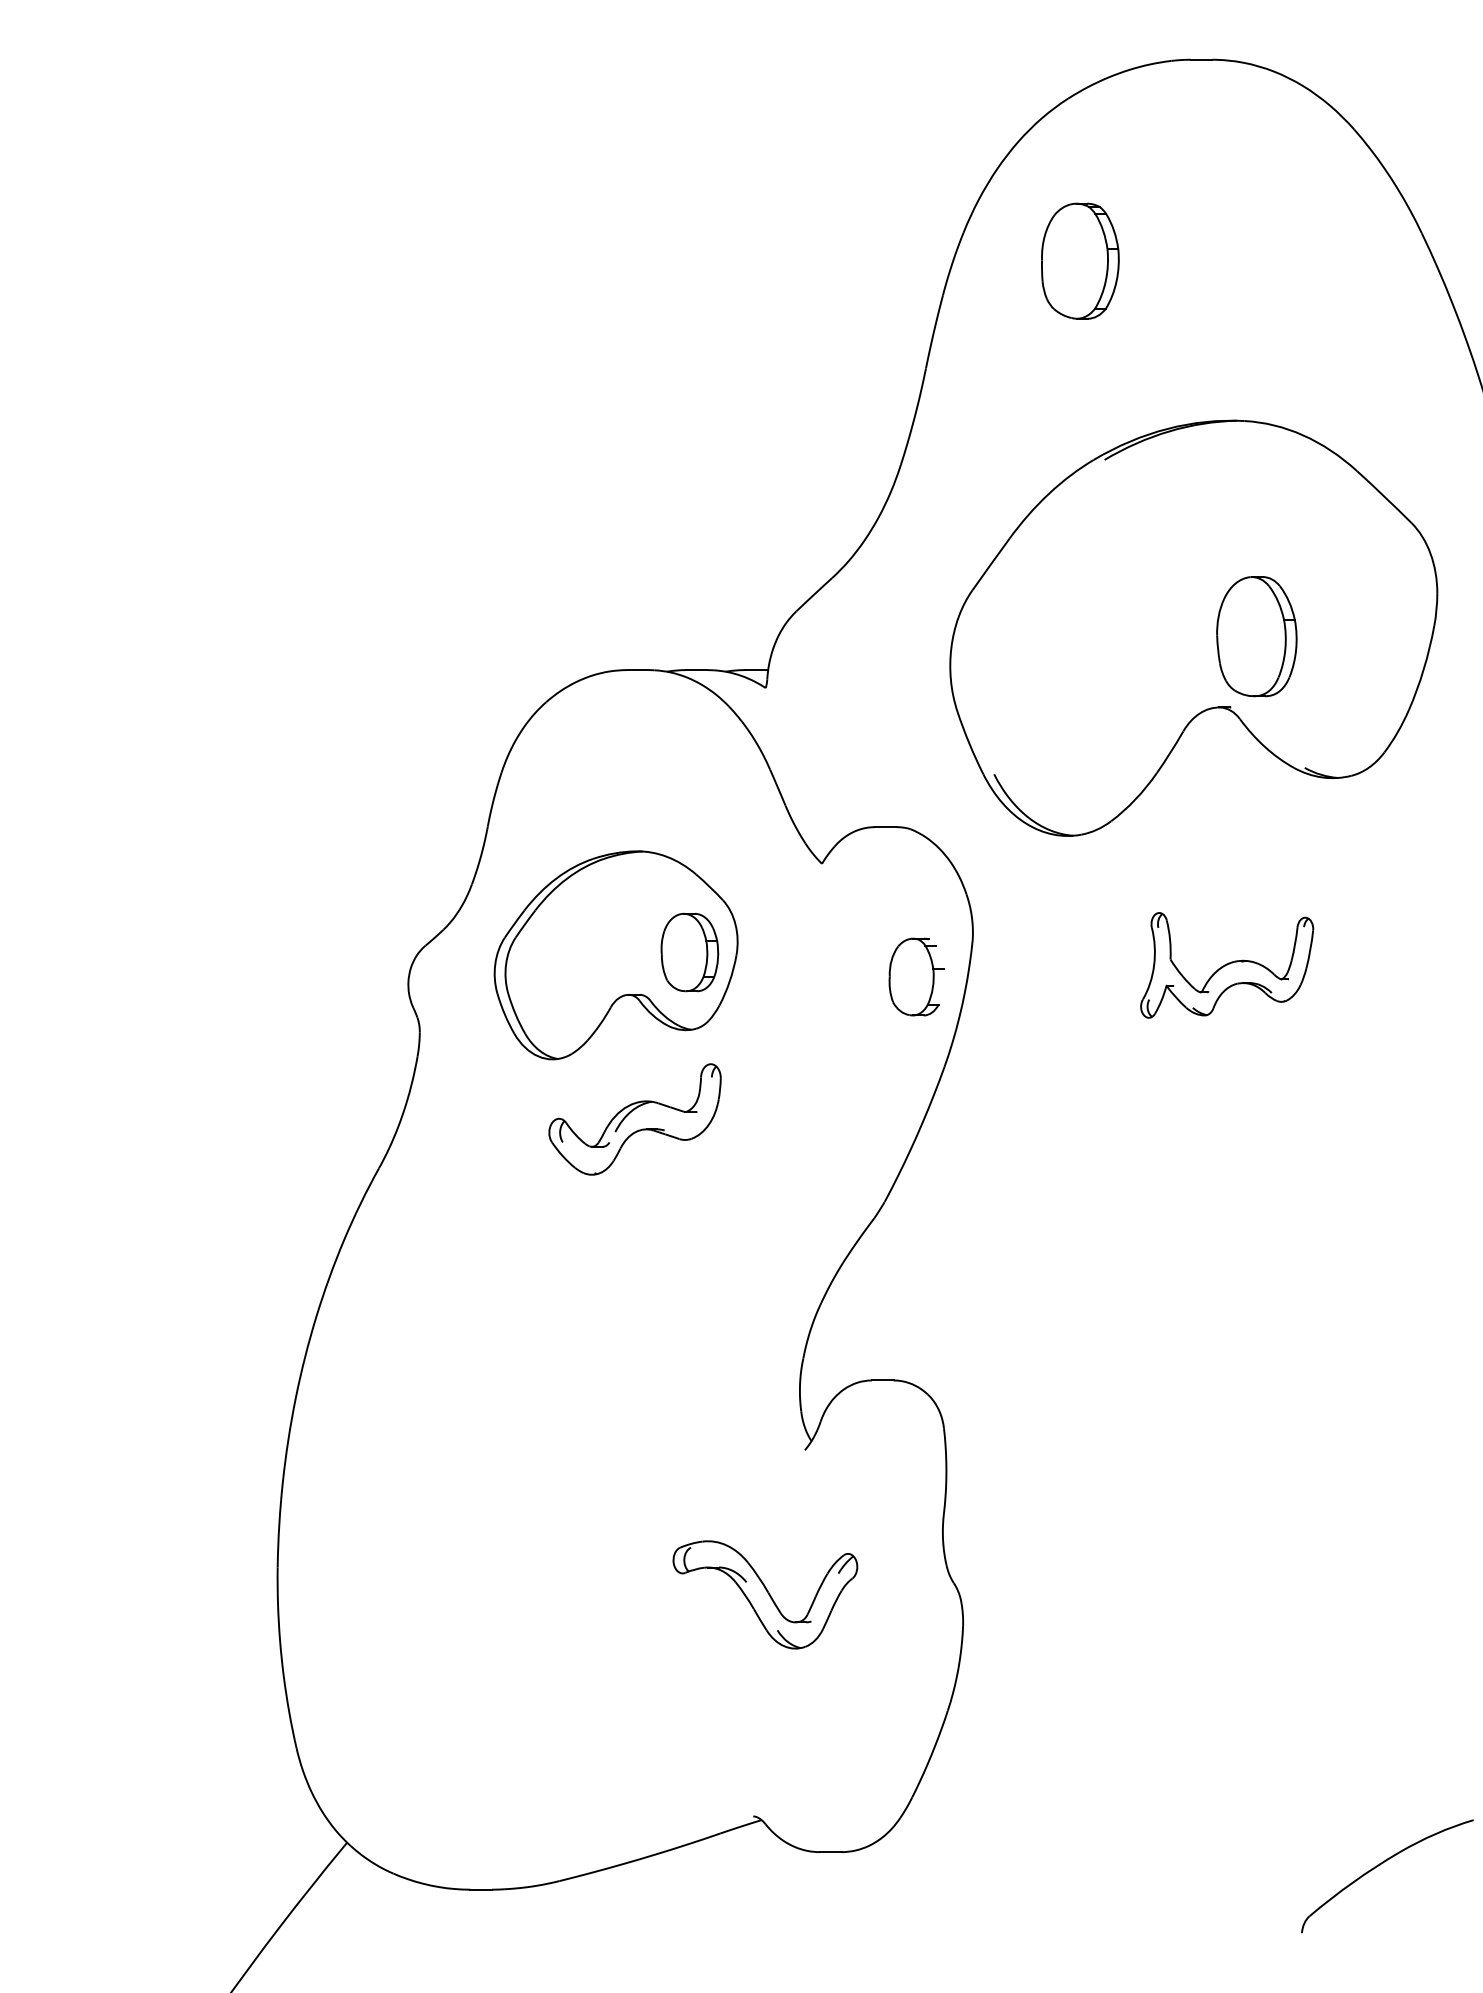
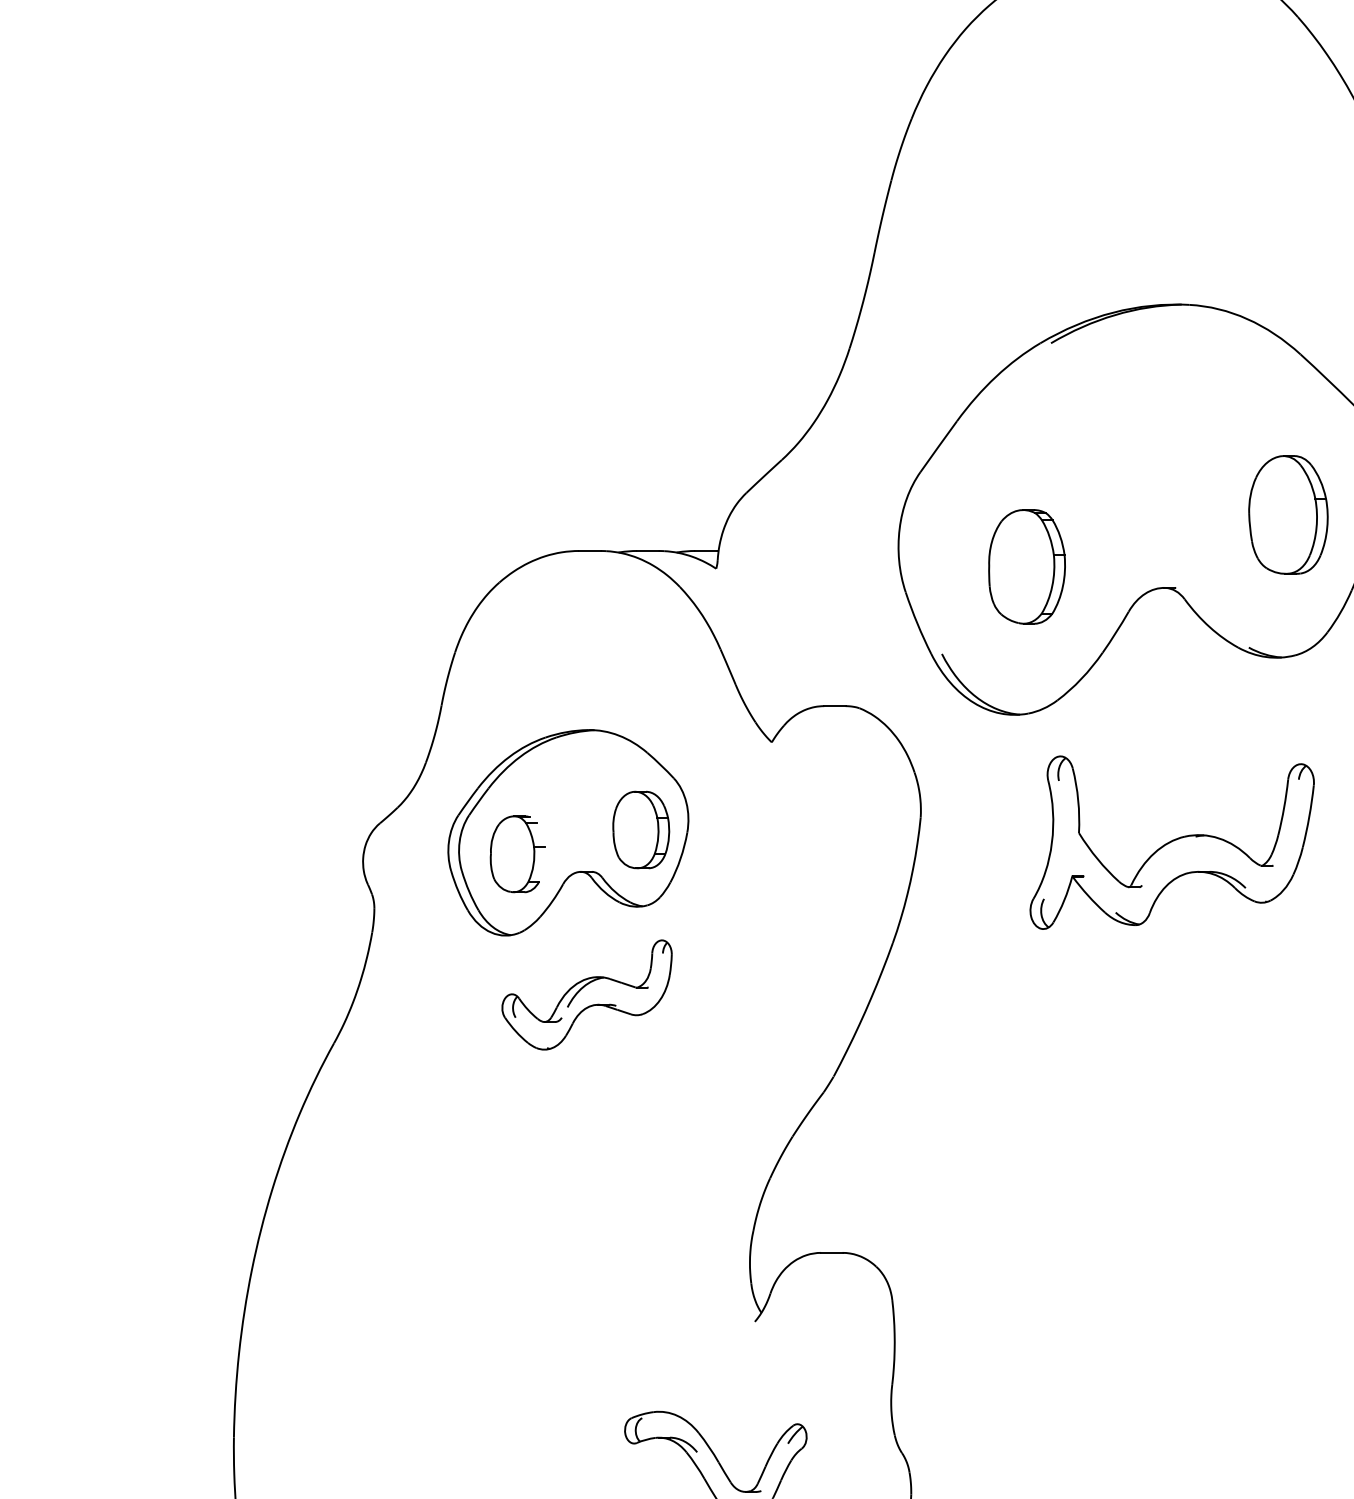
part: (1080, 260) -> (1027, 566), moved
part: (1256, 636) -> (1288, 514), moved
part: (1226, 965) -> (1171, 842), size x1.67
part: (916, 976) -> (517, 853), moved

